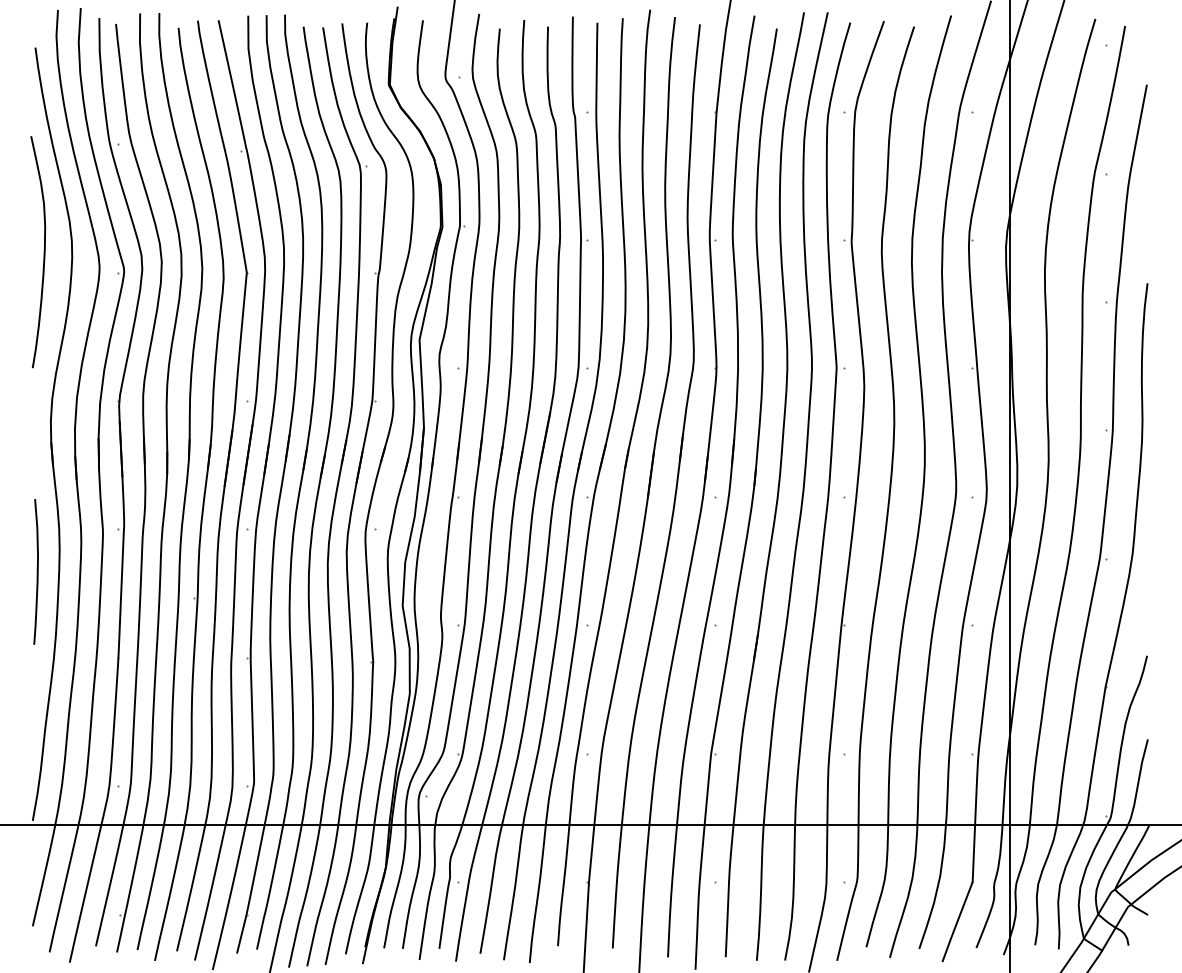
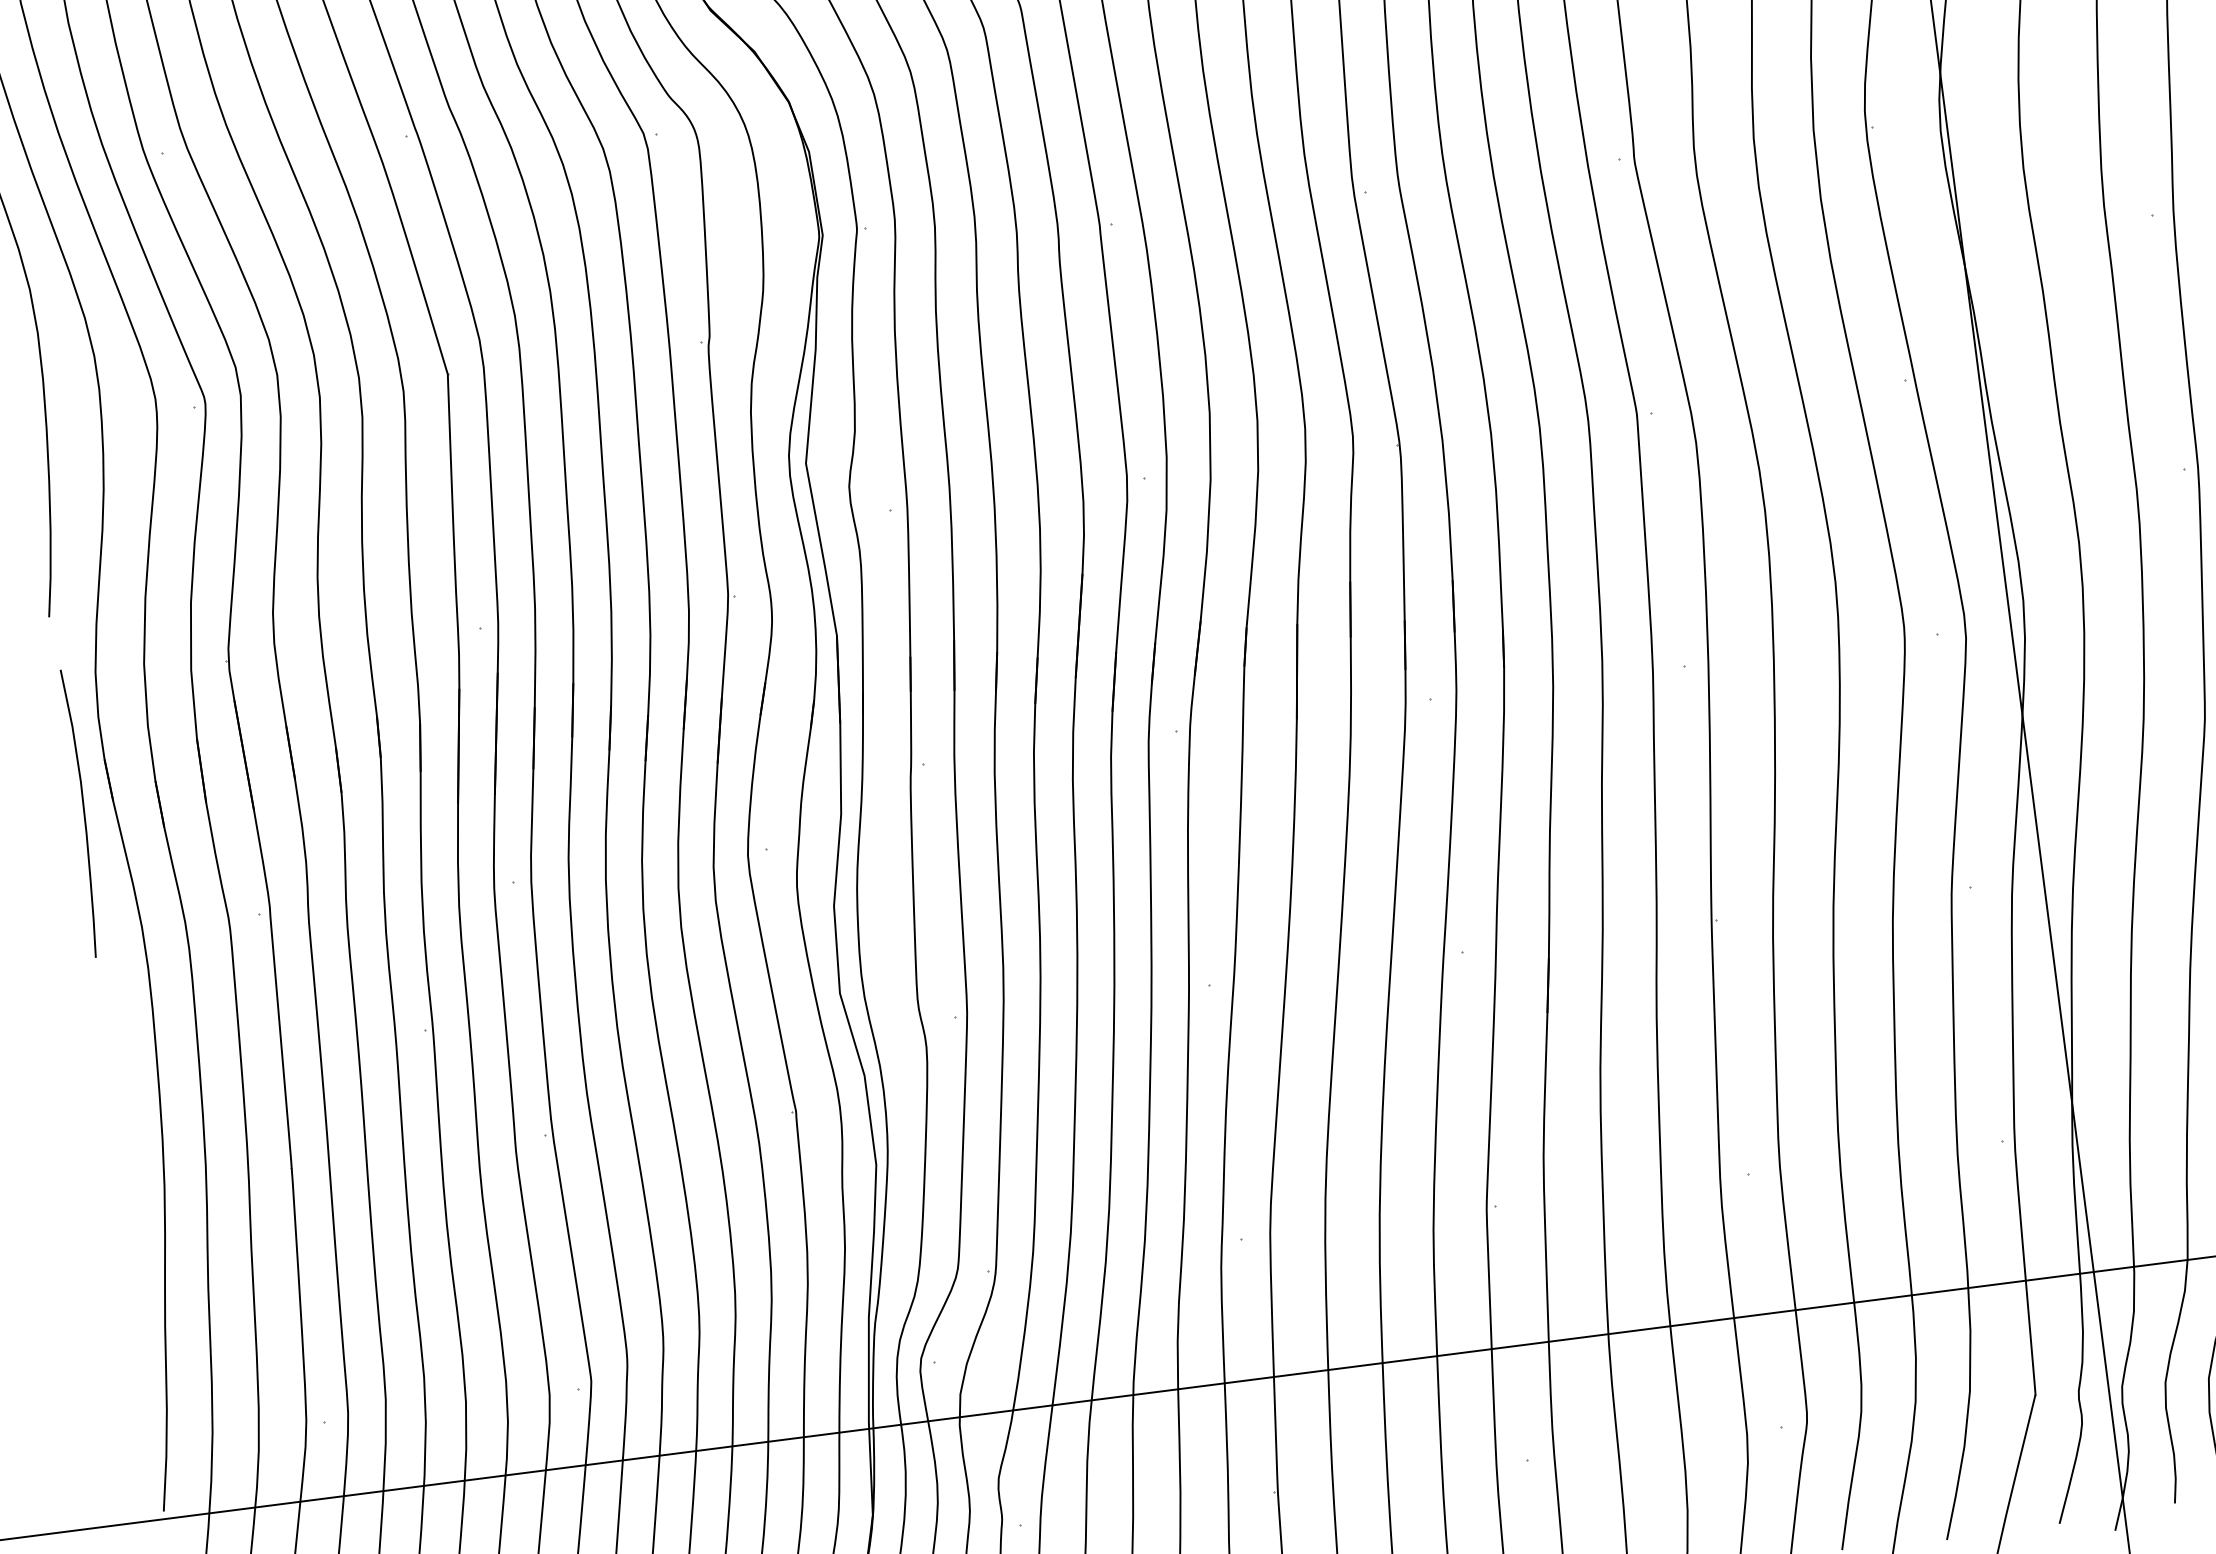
curve: (36, 571) -> (81, 812), moved

